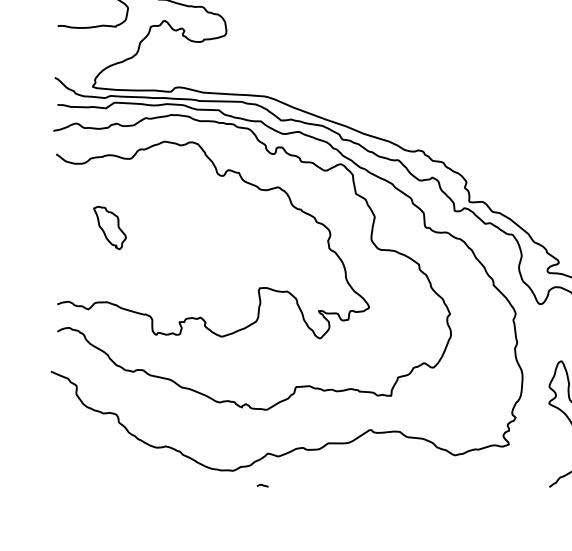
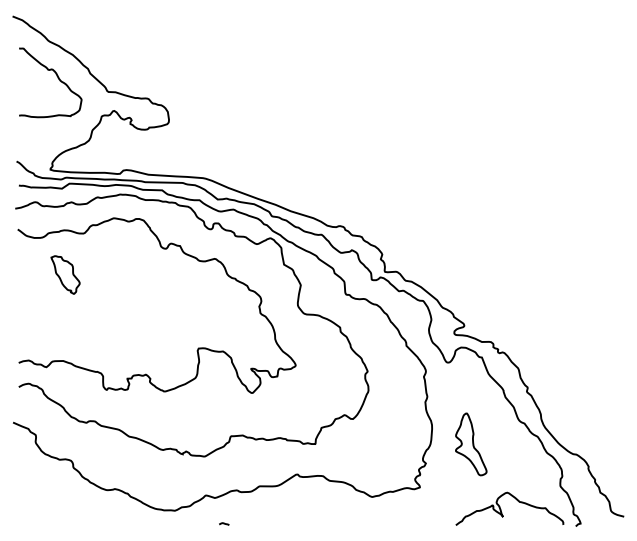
part: (109, 227) -> (65, 274), moved
curve: (263, 485) -> (224, 523), moved

